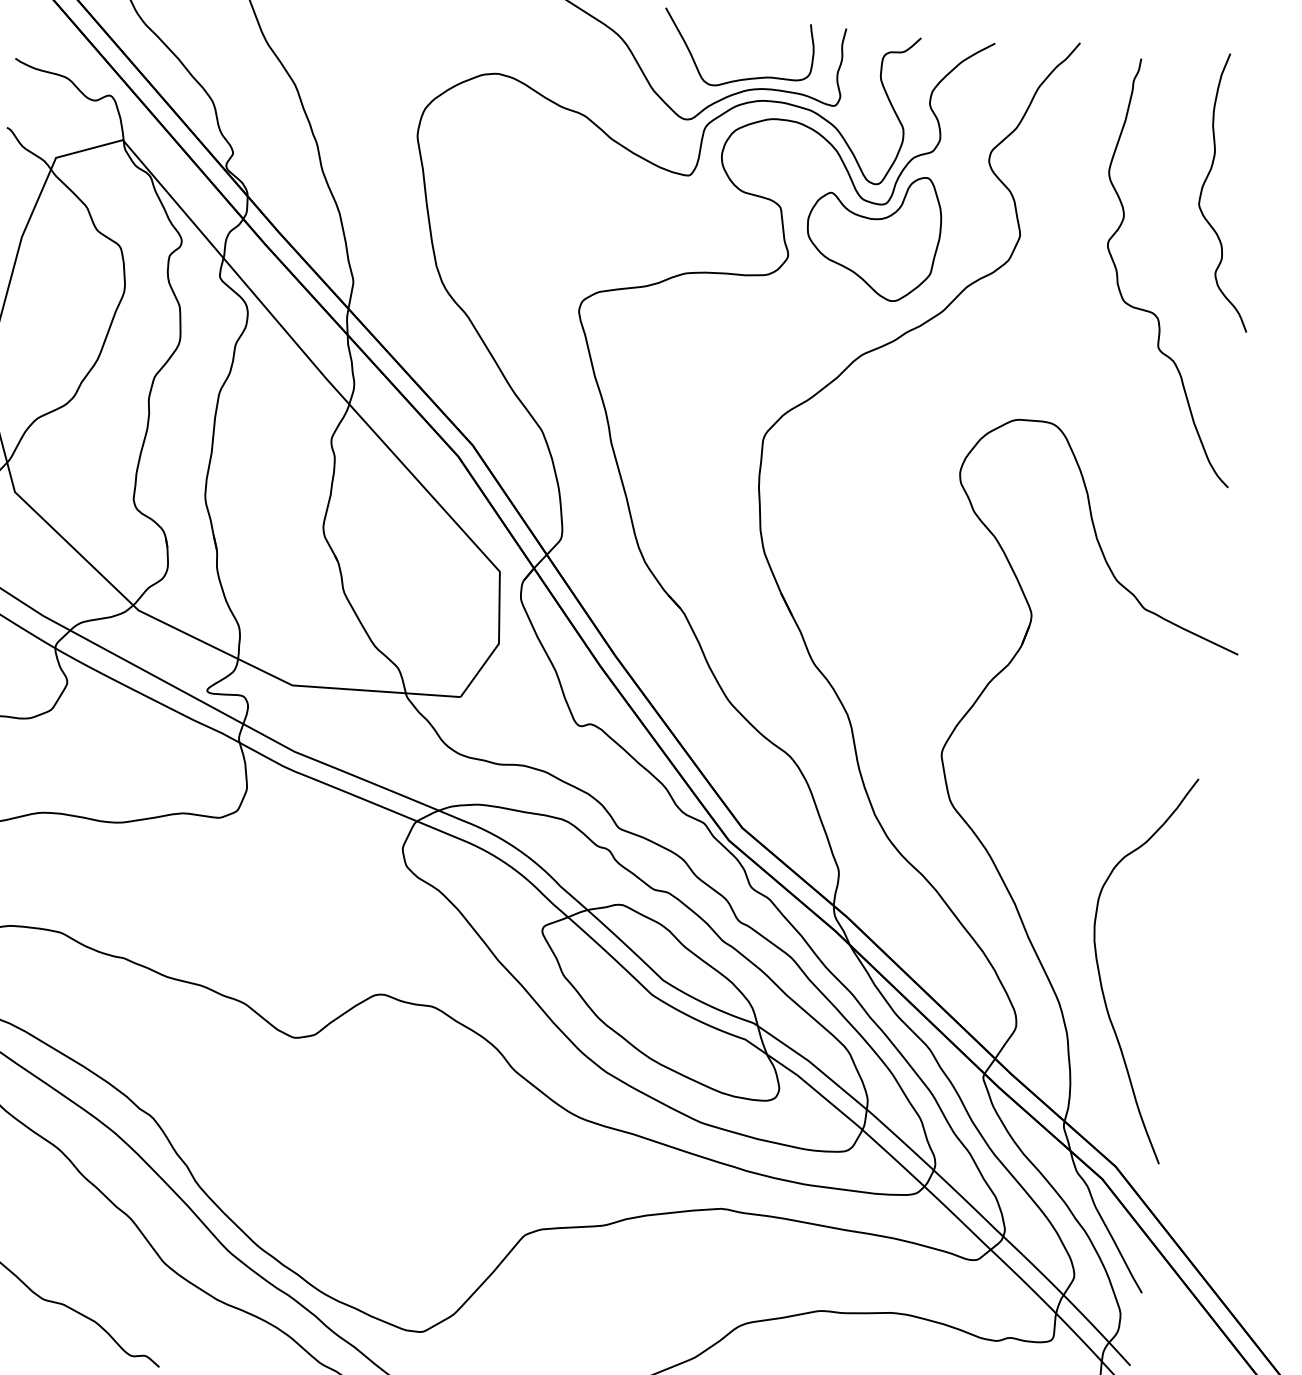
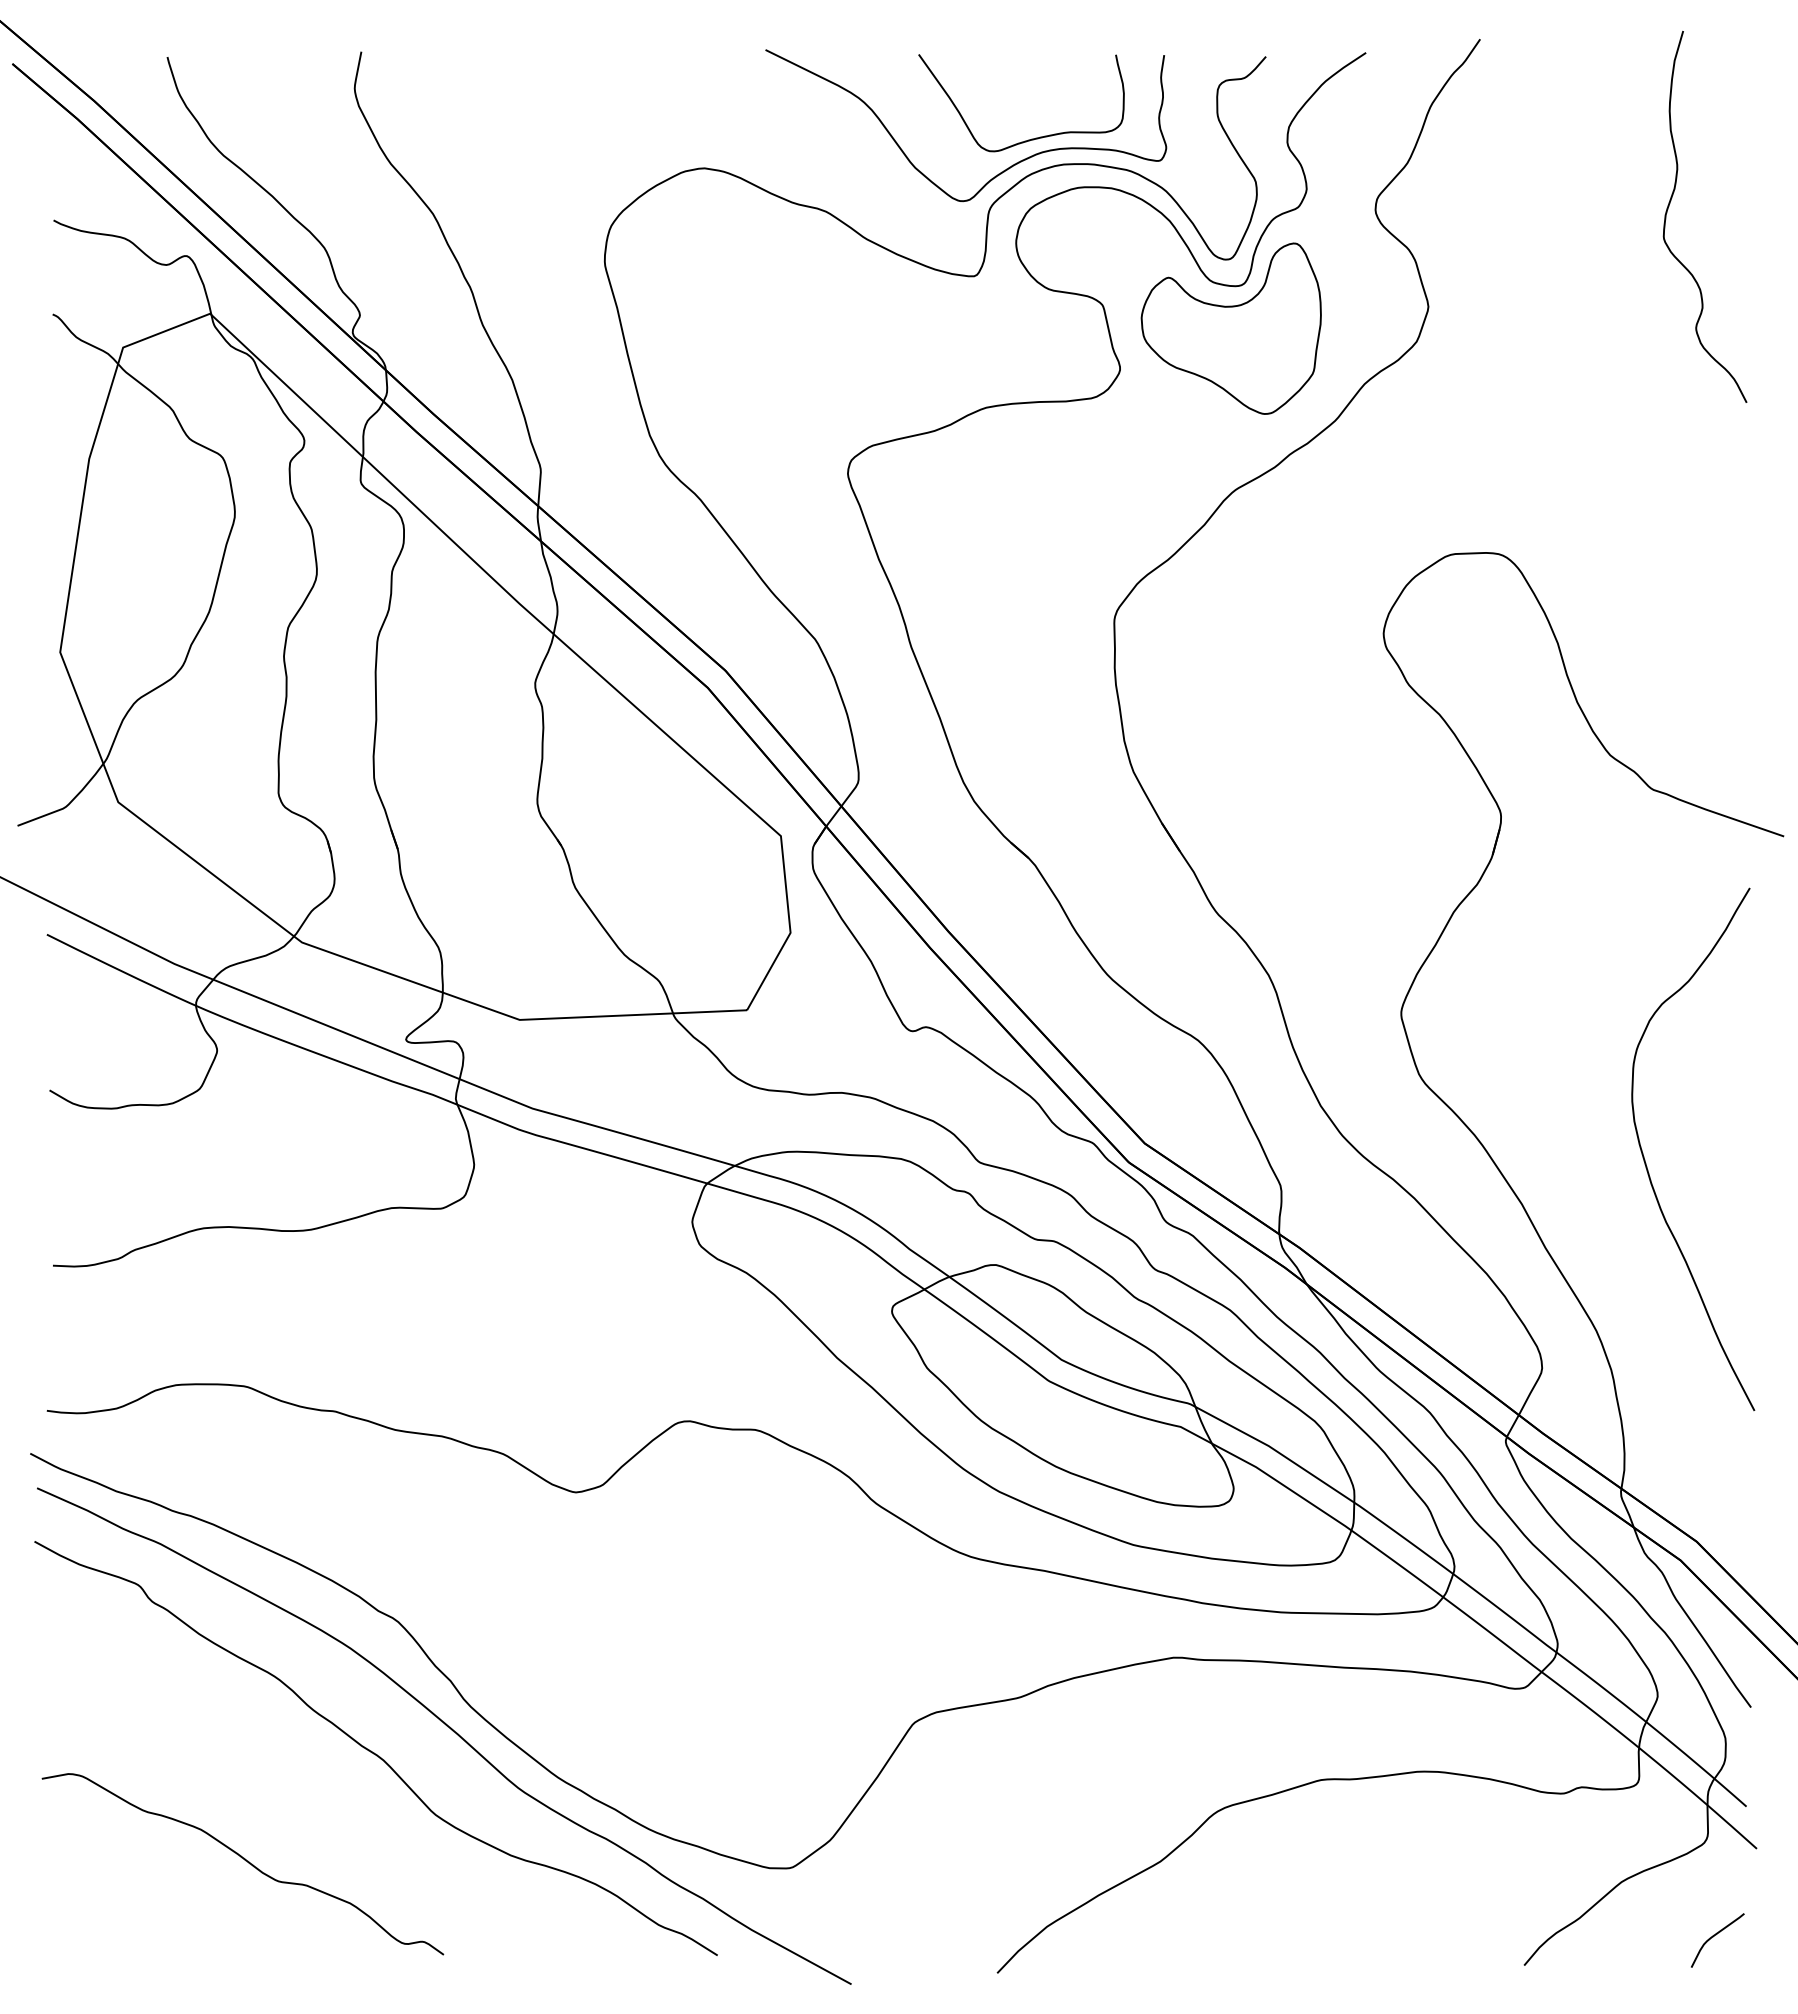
curve: (1152, 312) -> (1617, 389), removed
curve: (1099, 970) -> (1645, 1159), moved

